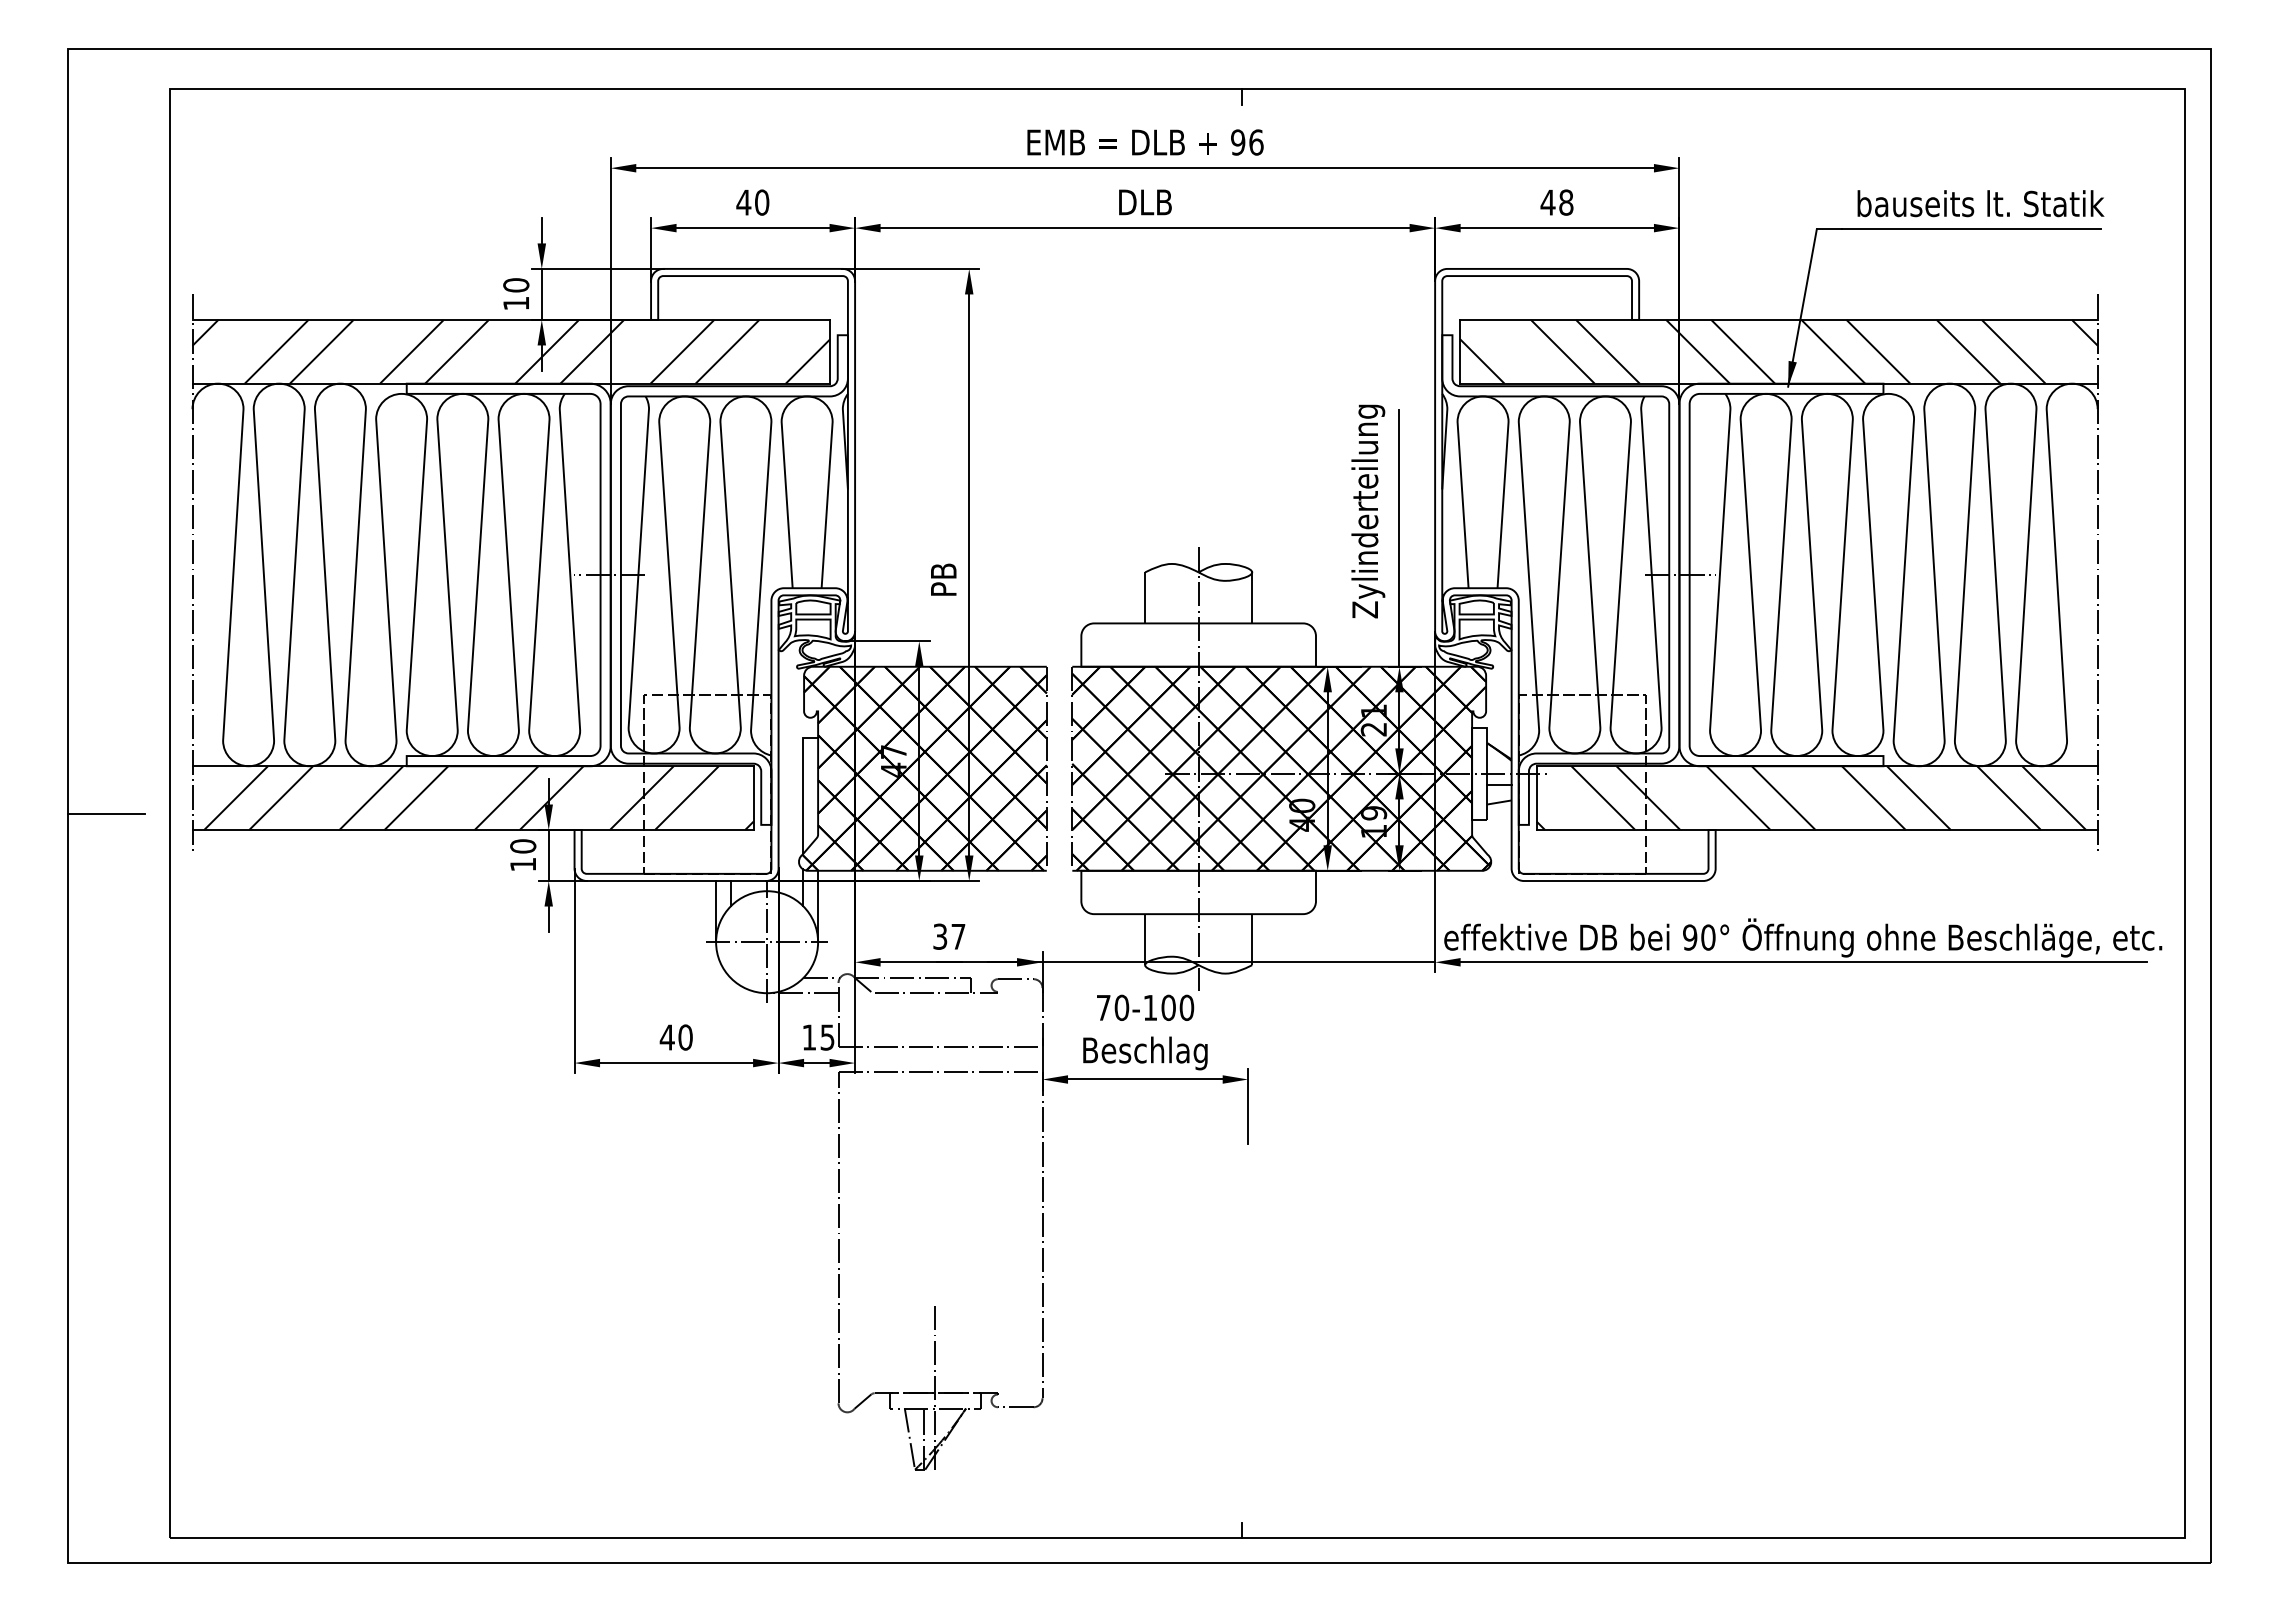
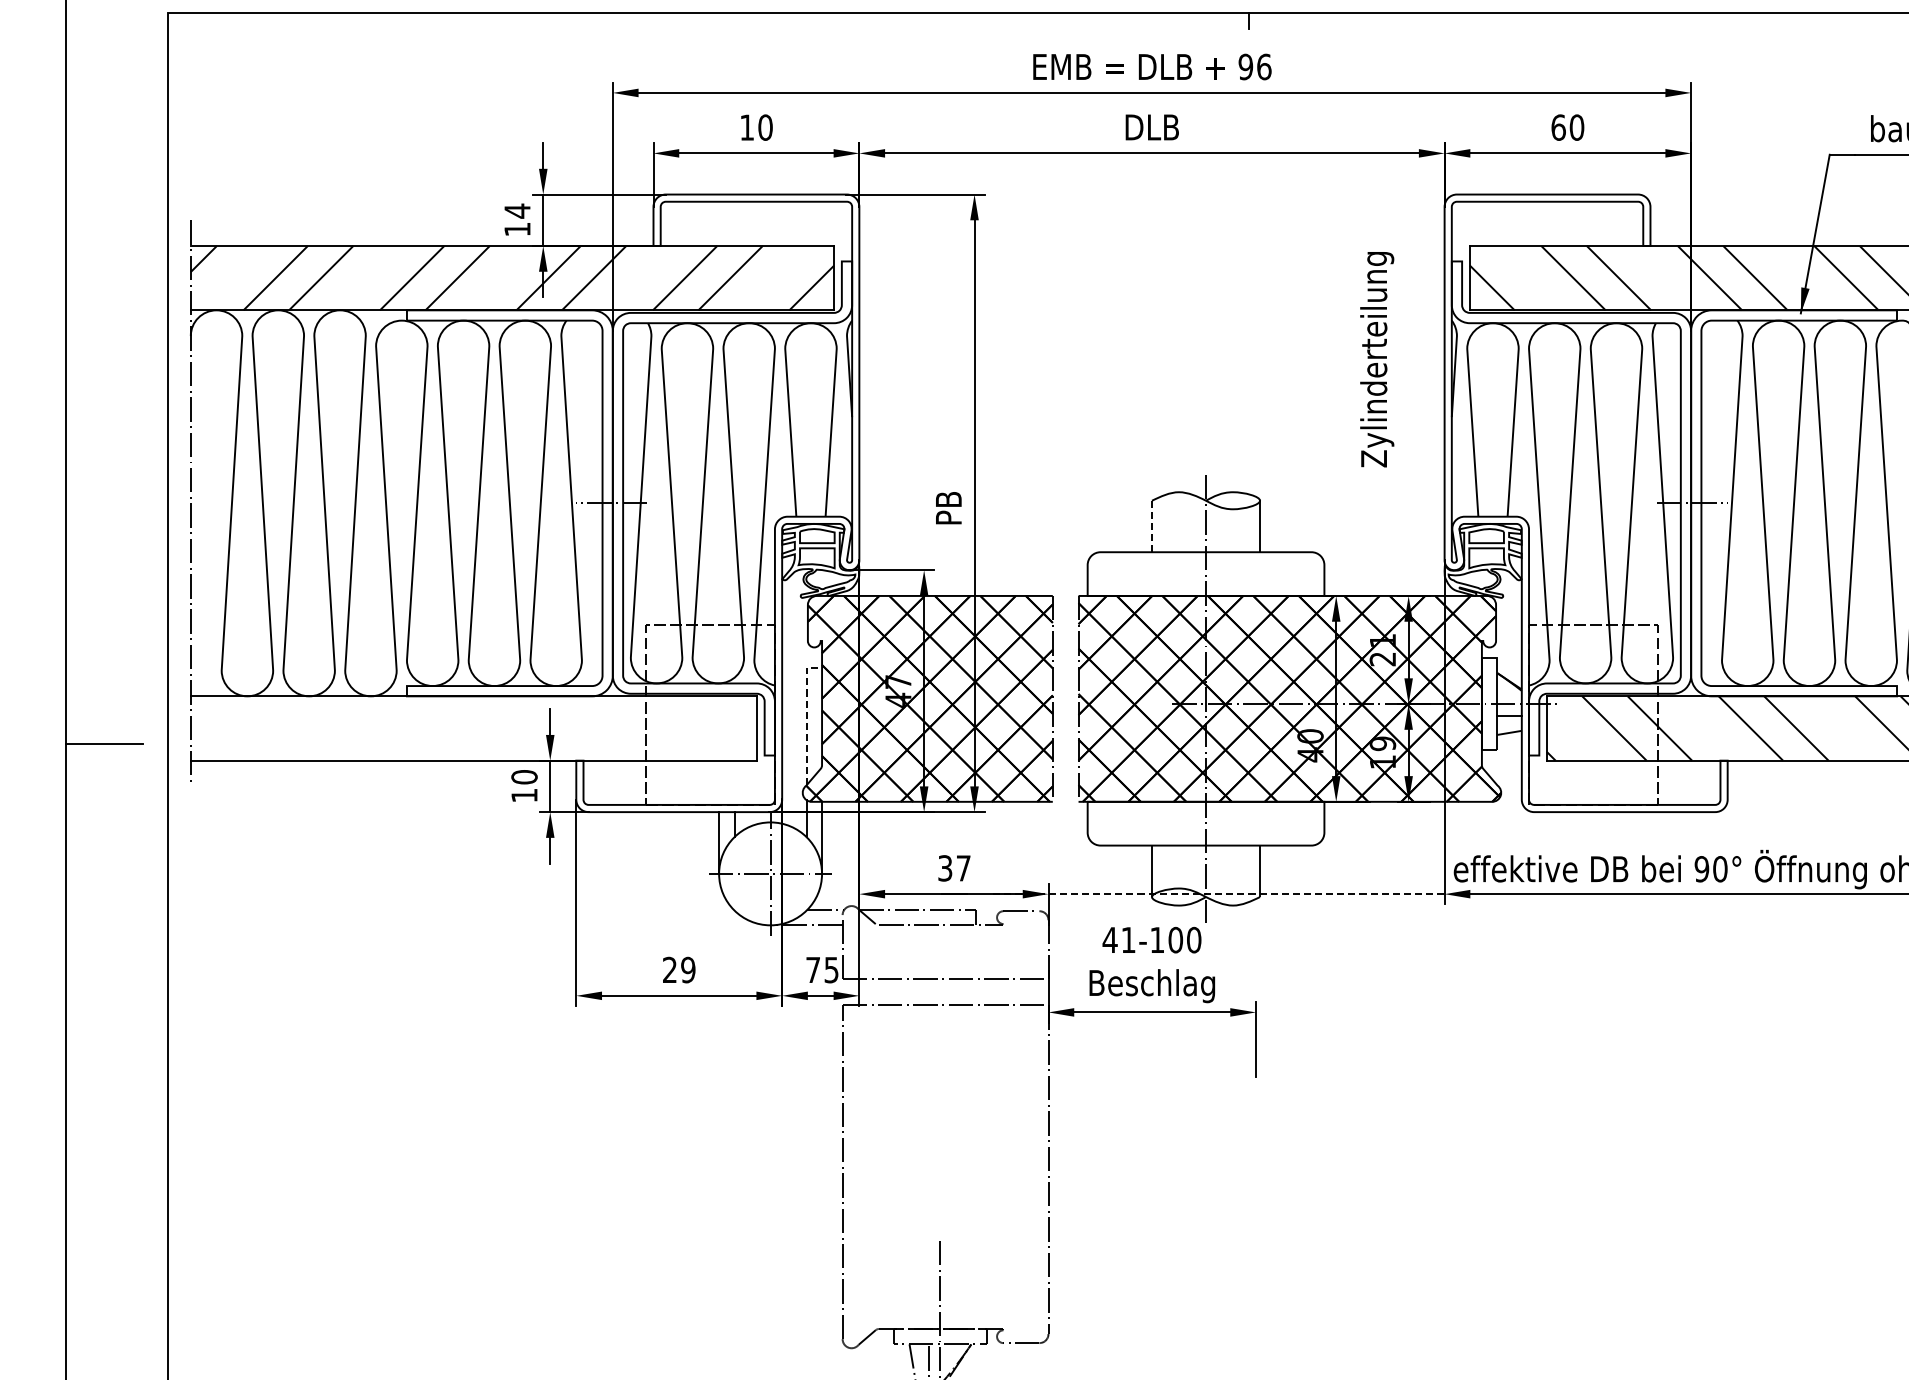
text: (743, 202) -> (746, 127), 40 -> 10
text: (1556, 202) -> (1567, 127), 48 -> 60
text: (516, 284) -> (517, 210), 10 -> 14
text: (1368, 511) -> (1377, 359), moved
line: (1399, 538) -> (1408, 466), removed
line: (1145, 597) -> (1152, 526), solid -> dashed
line: (802, 787) -> (806, 717), solid -> dashed
hatch: (478, 797) -> (479, 727), removed
line: (1211, 962) -> (1218, 894), solid -> dashed
text: (1112, 1007) -> (1119, 939), 70-100 -> 41-100
text: (675, 1037) -> (678, 970), 40 -> 29
text: (809, 1037) -> (813, 970), 15 -> 75

